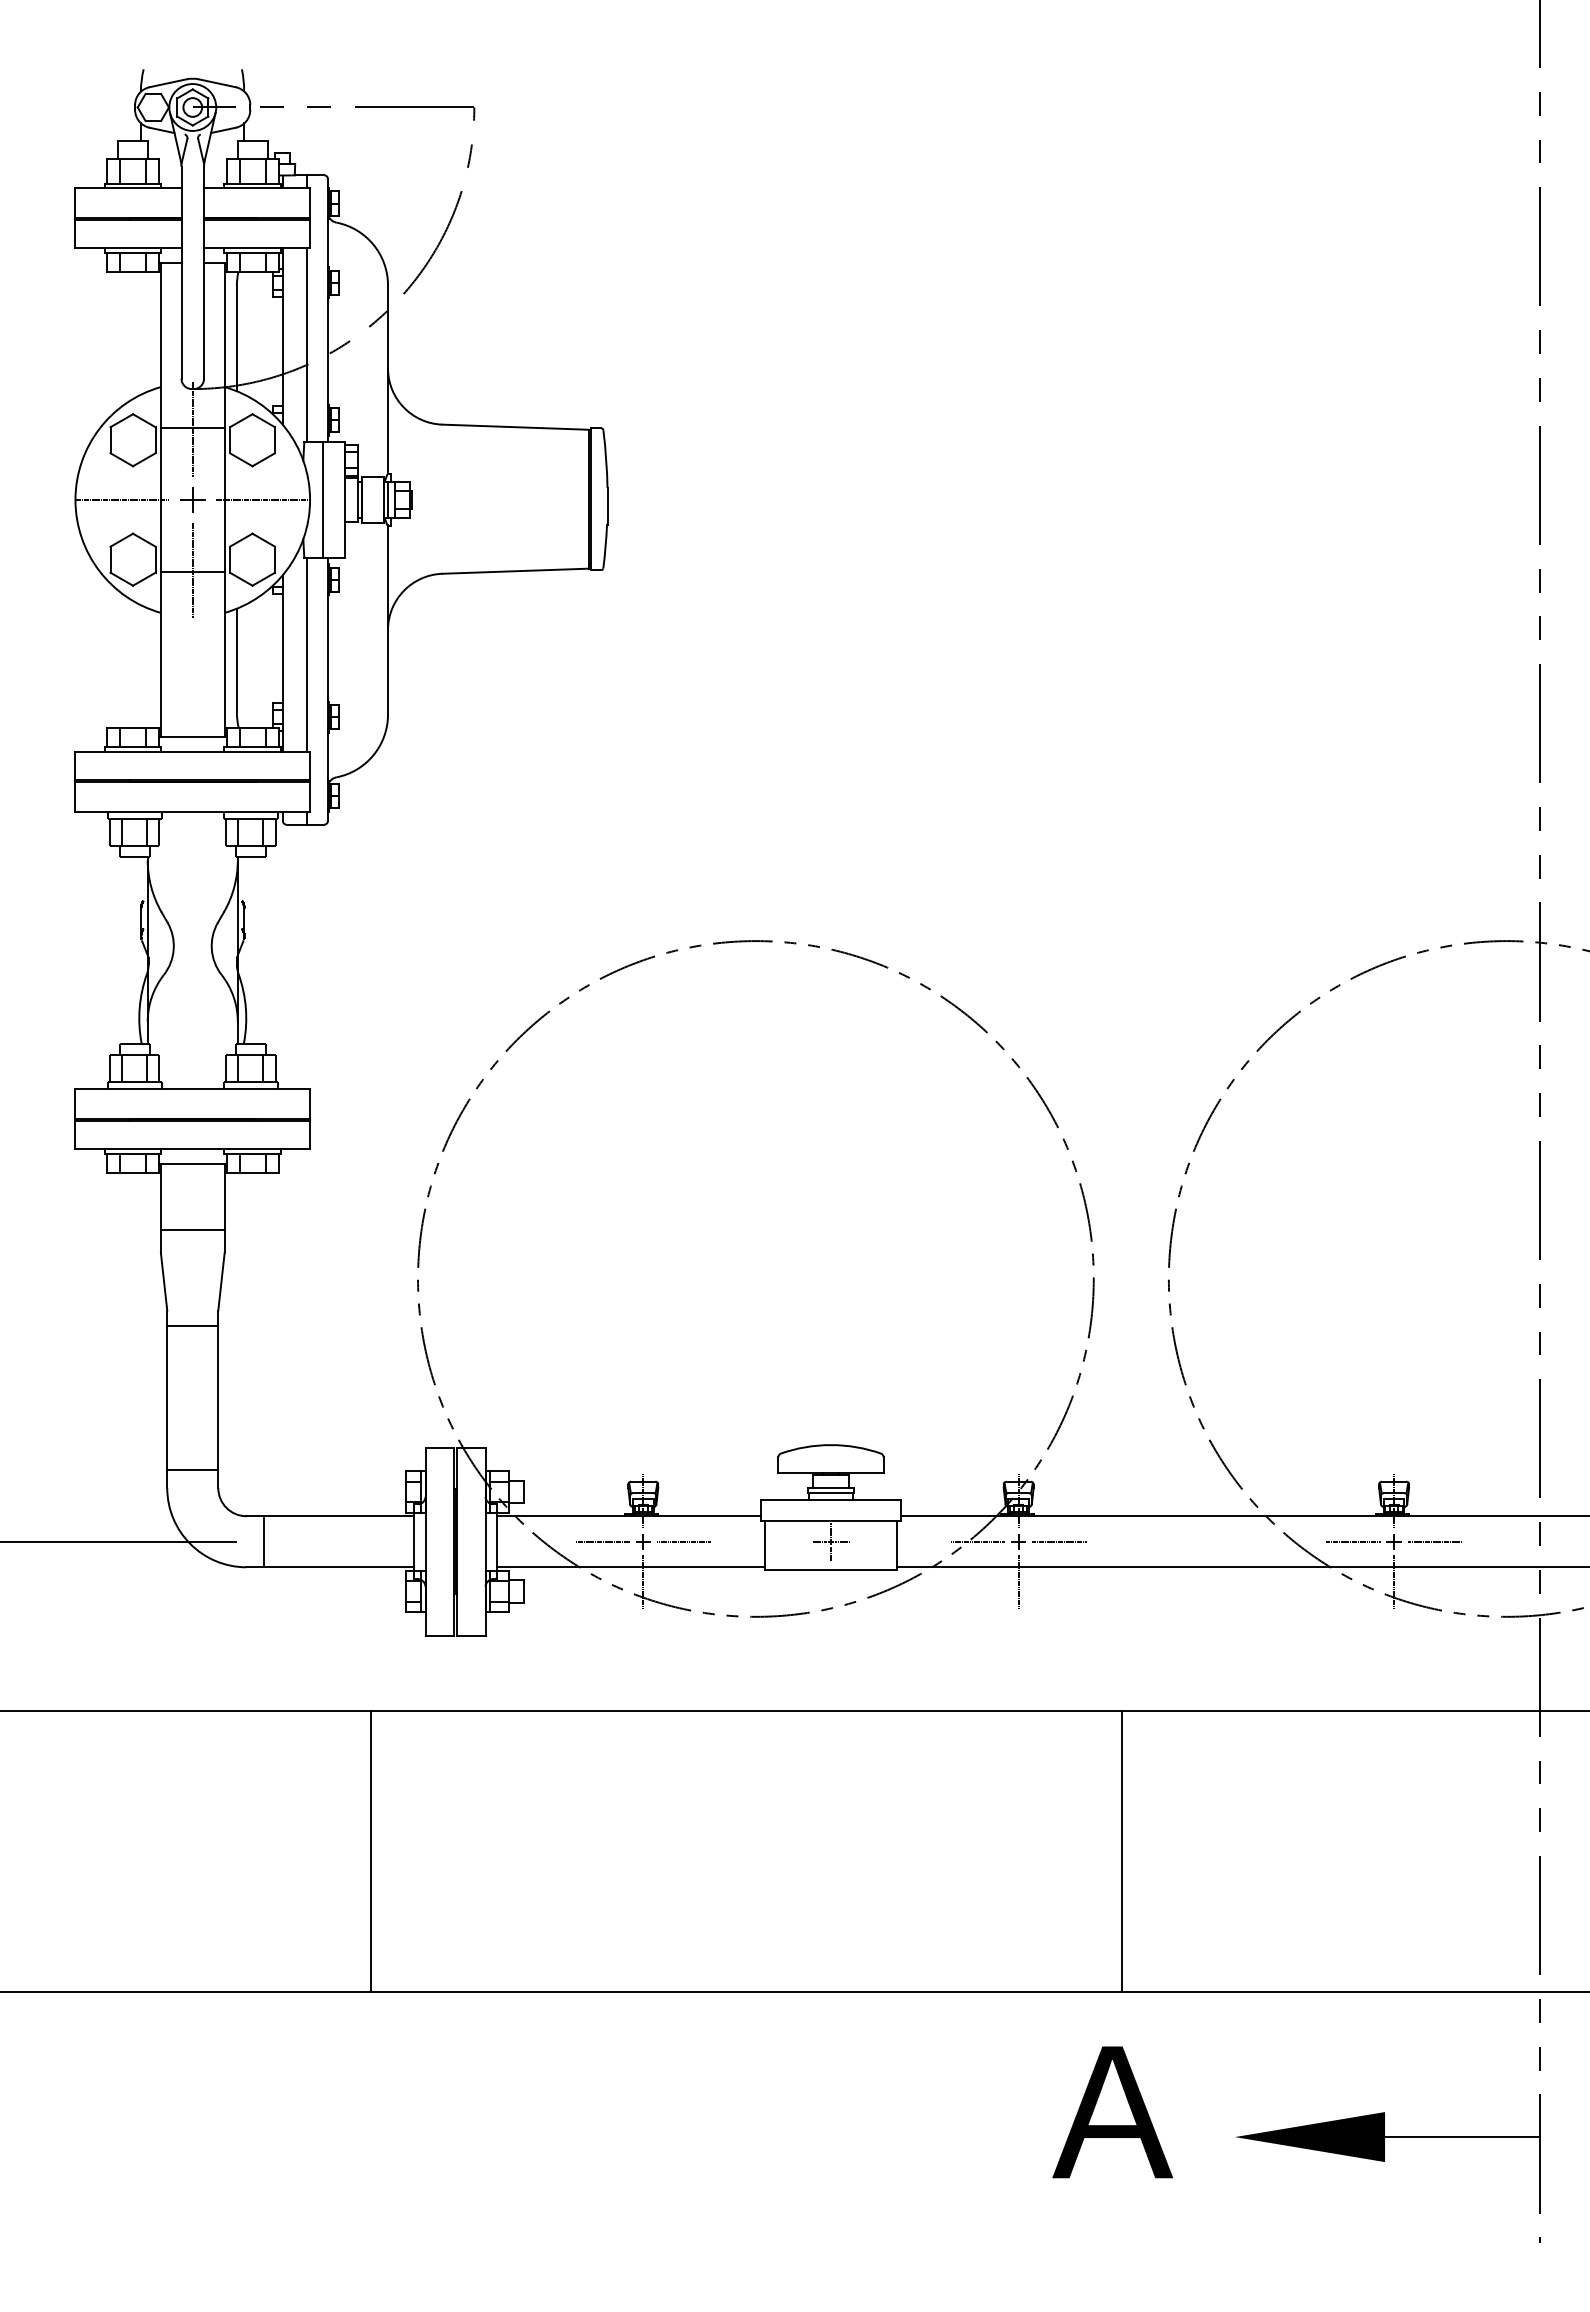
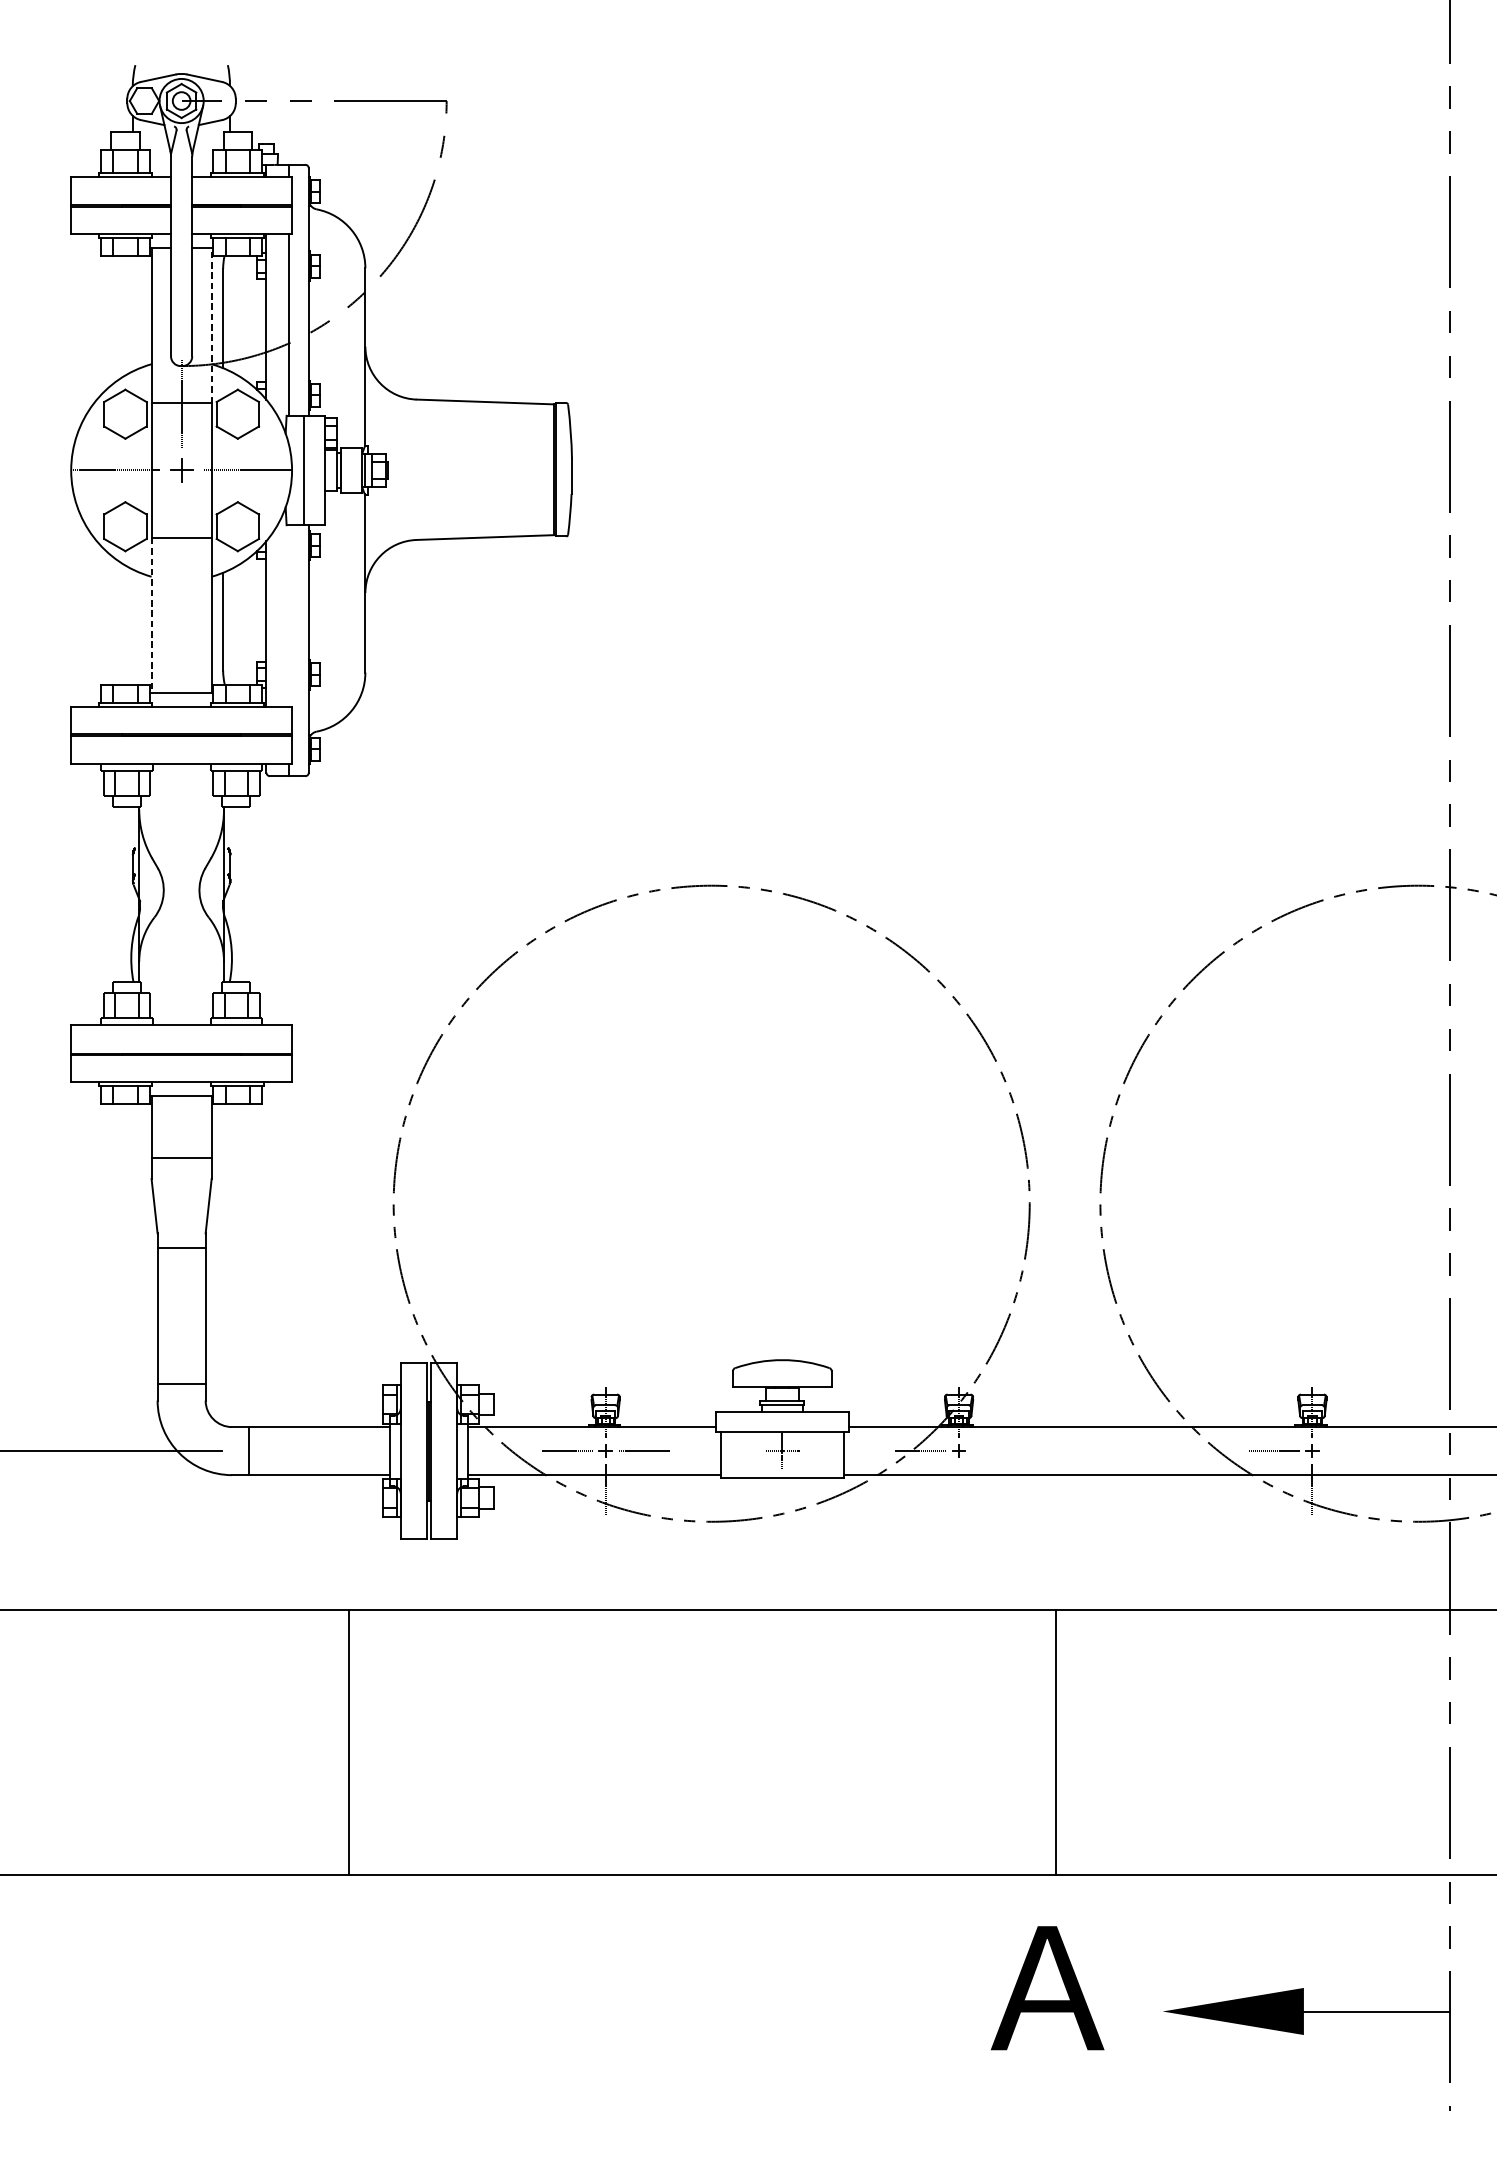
line: (224, 345) -> (211, 325), solid -> dashed
line: (192, 570) -> (181, 536), removed
line: (160, 654) -> (151, 615), solid -> dashed
line: (307, 654) -> (289, 615), removed
line: (1059, 1541) -> (997, 1450), removed
line: (1434, 1541) -> (1350, 1450), removed
line: (1018, 1582) -> (958, 1489), removed

